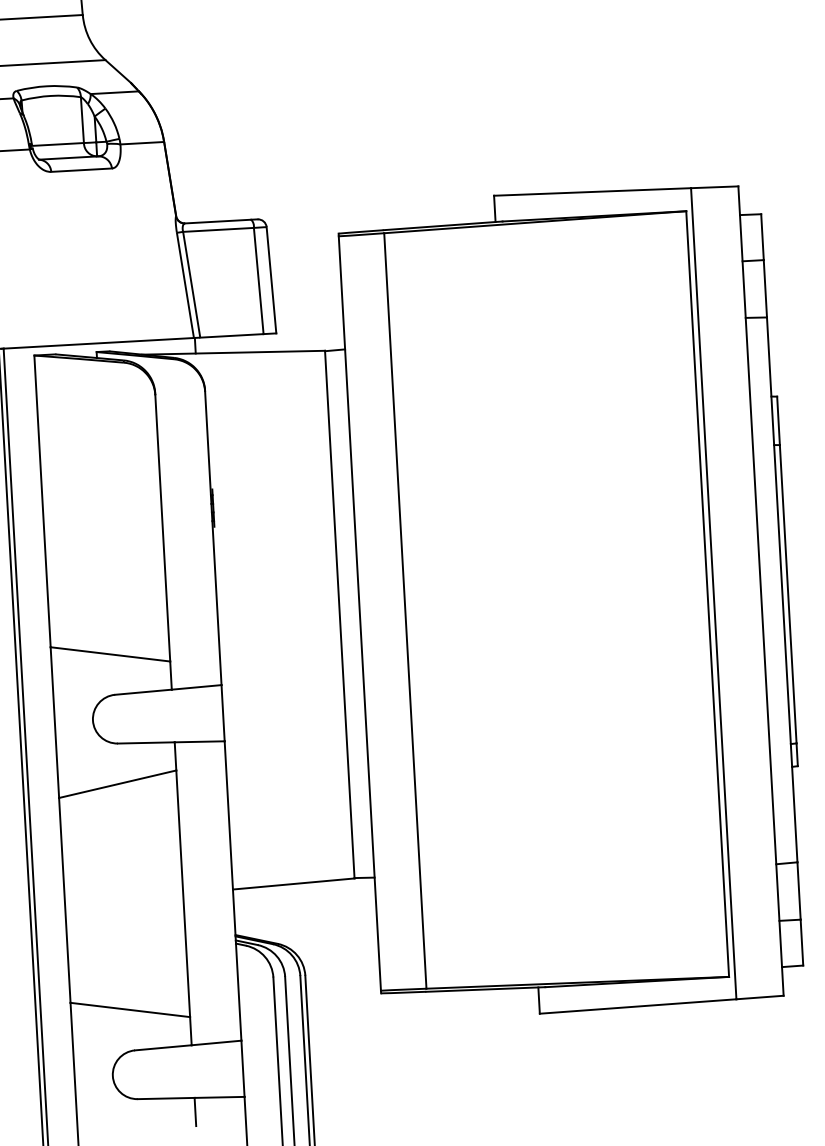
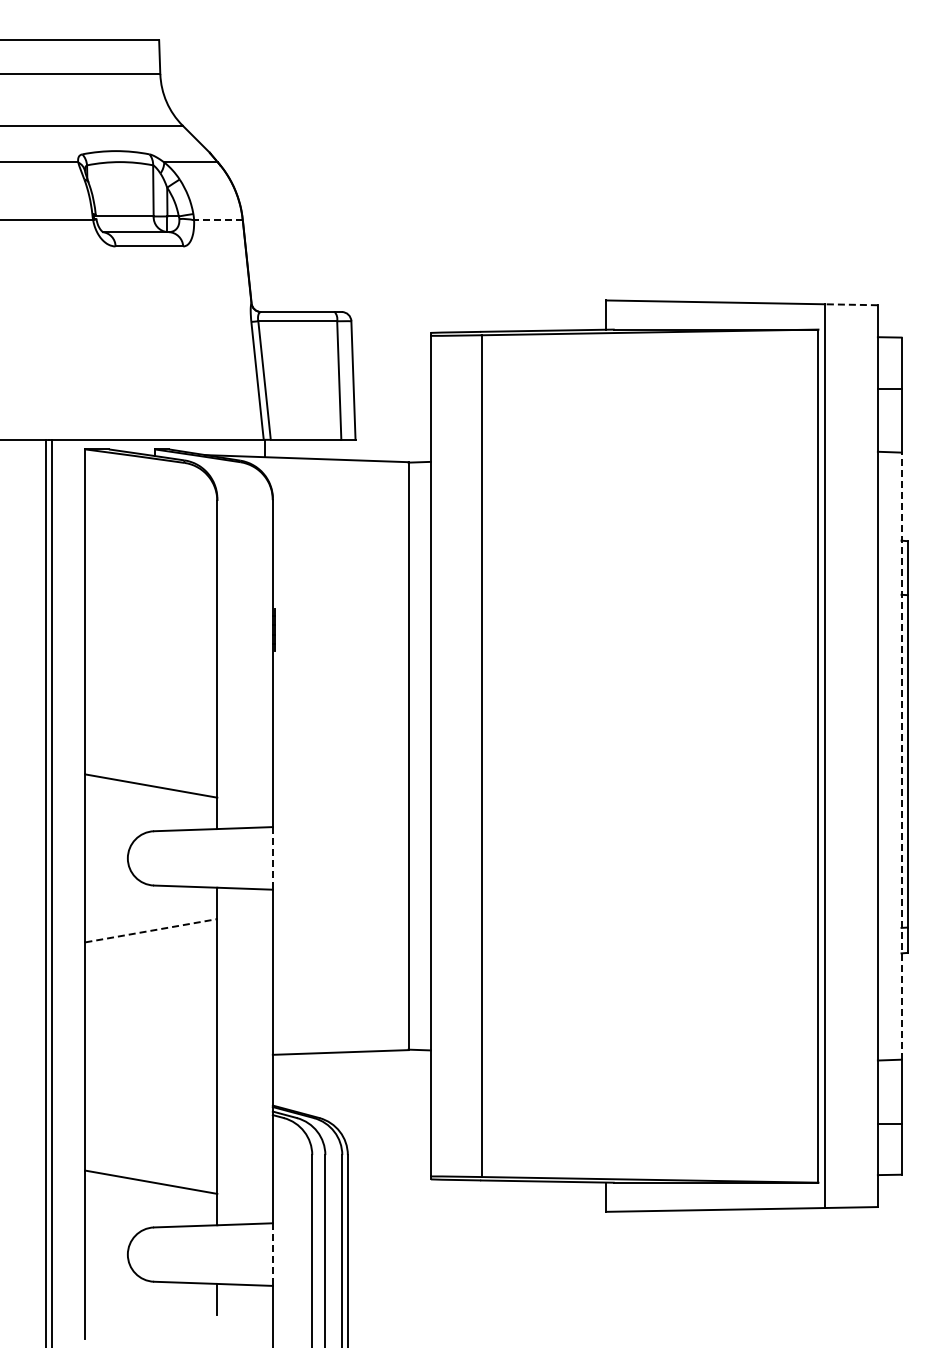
line: (141, 143) -> (217, 220), solid -> dashed
line: (714, 187) -> (851, 304), solid -> dashed
line: (782, 590) -> (901, 756), solid -> dashed
line: (222, 713) -> (272, 858), solid -> dashed
line: (117, 784) -> (151, 930), solid -> dashed
line: (242, 1069) -> (272, 1255), solid -> dashed

